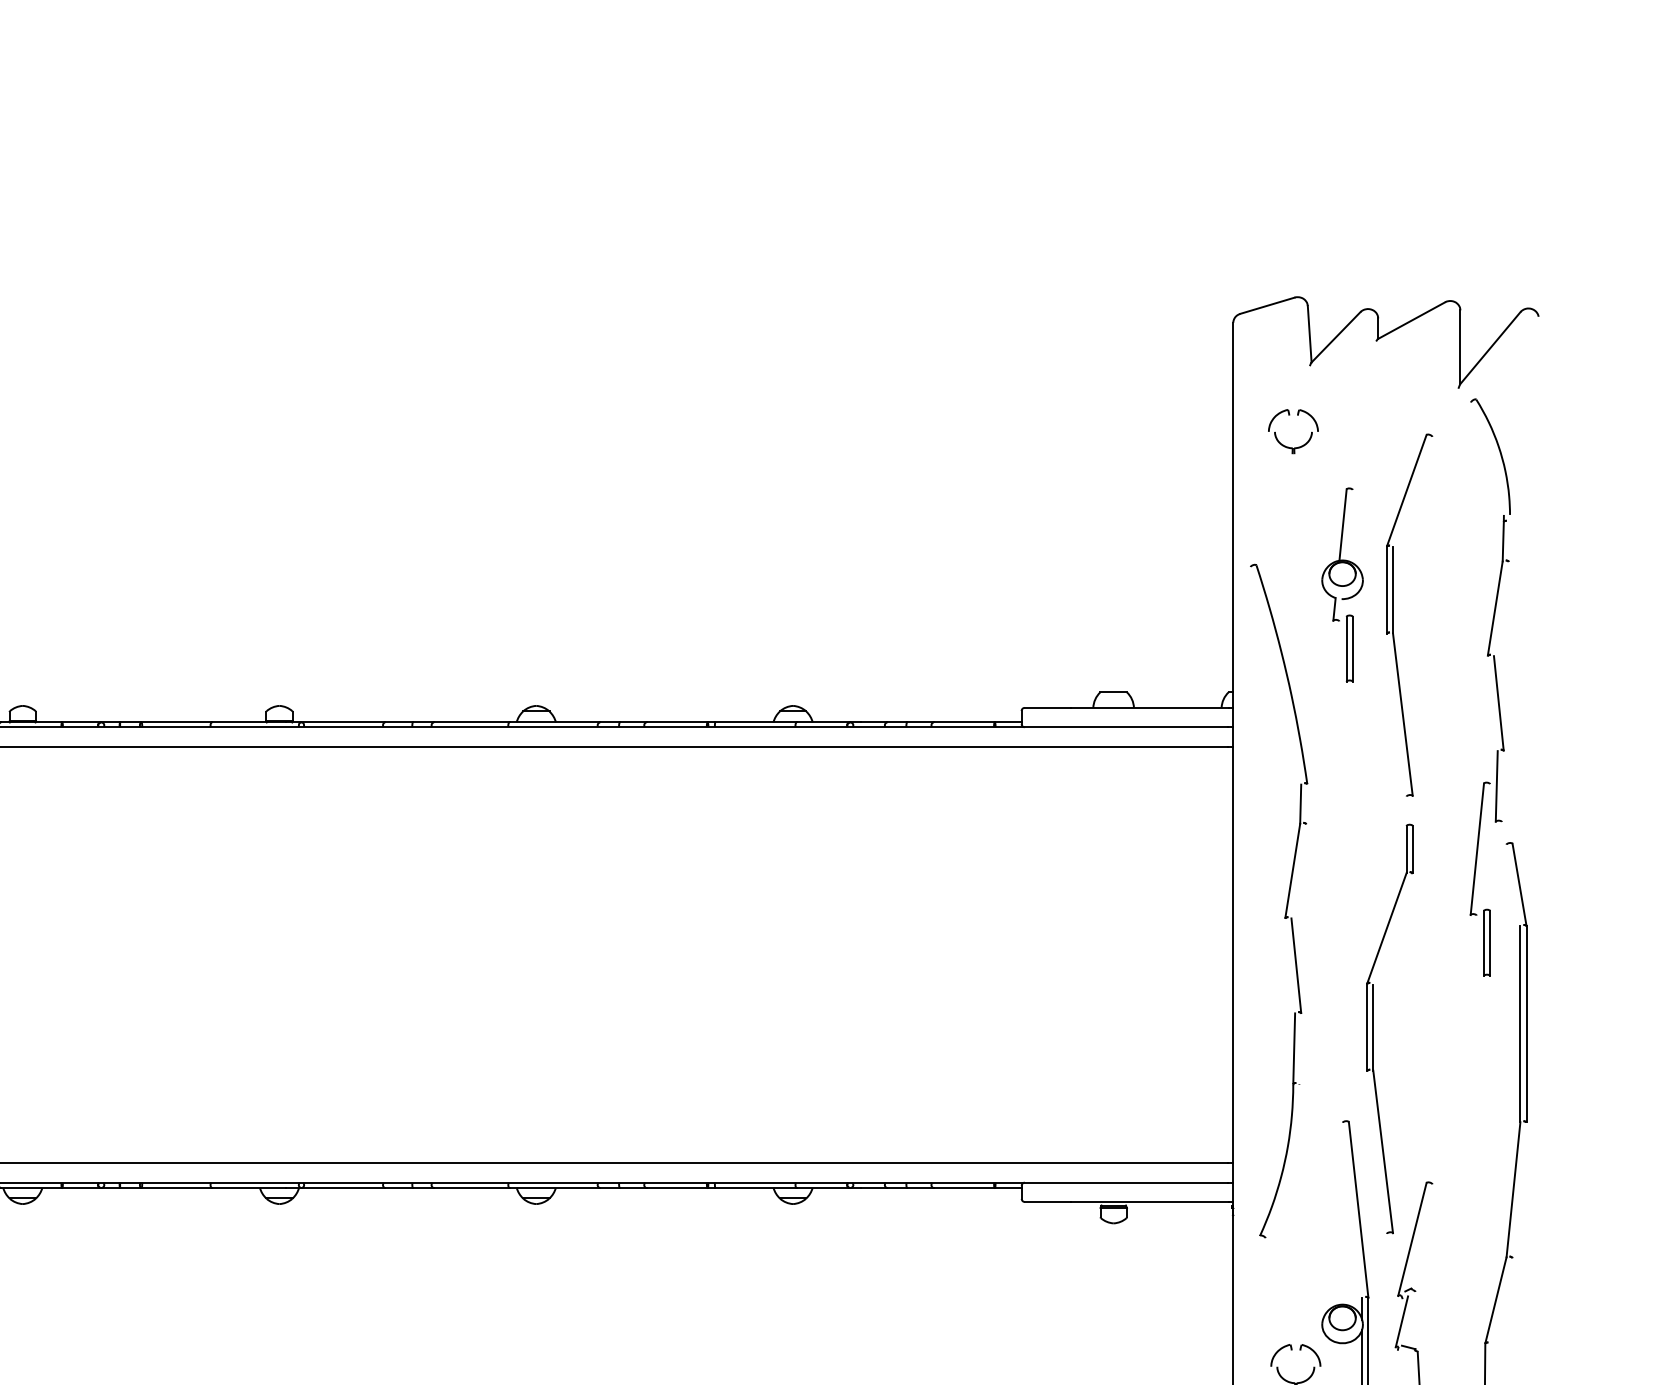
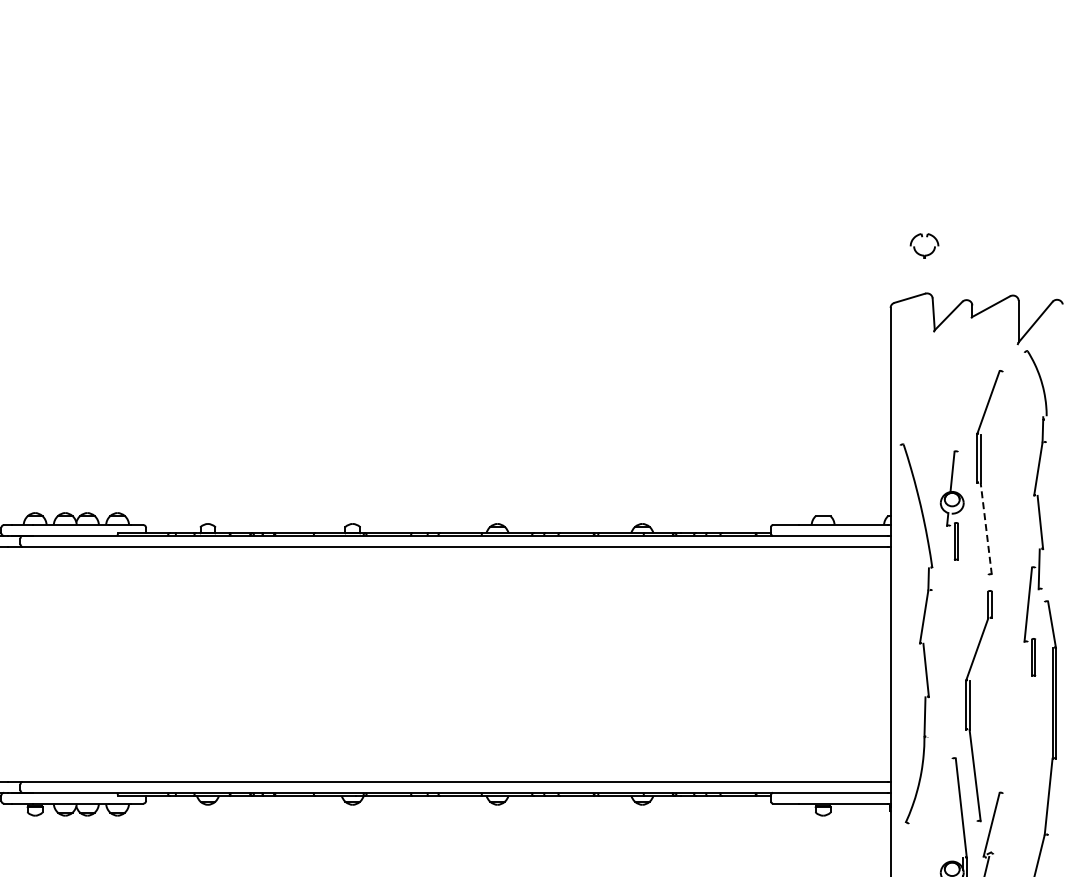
part: (1289, 416) -> (922, 237), moved
part: (1341, 584) -> (951, 505), moved
line: (1403, 714) -> (986, 528), solid -> dashed

